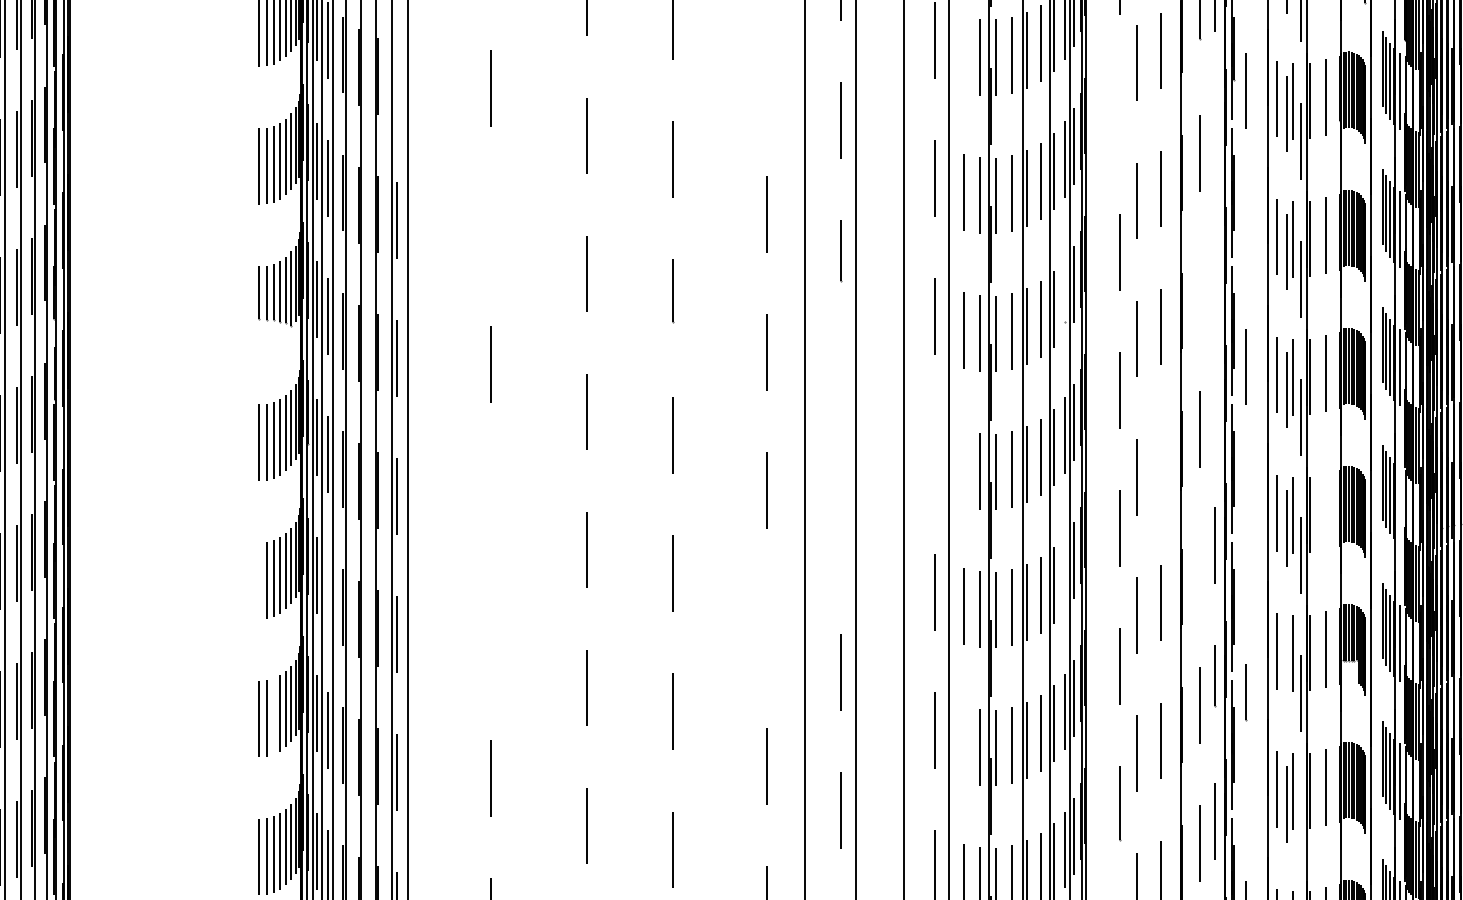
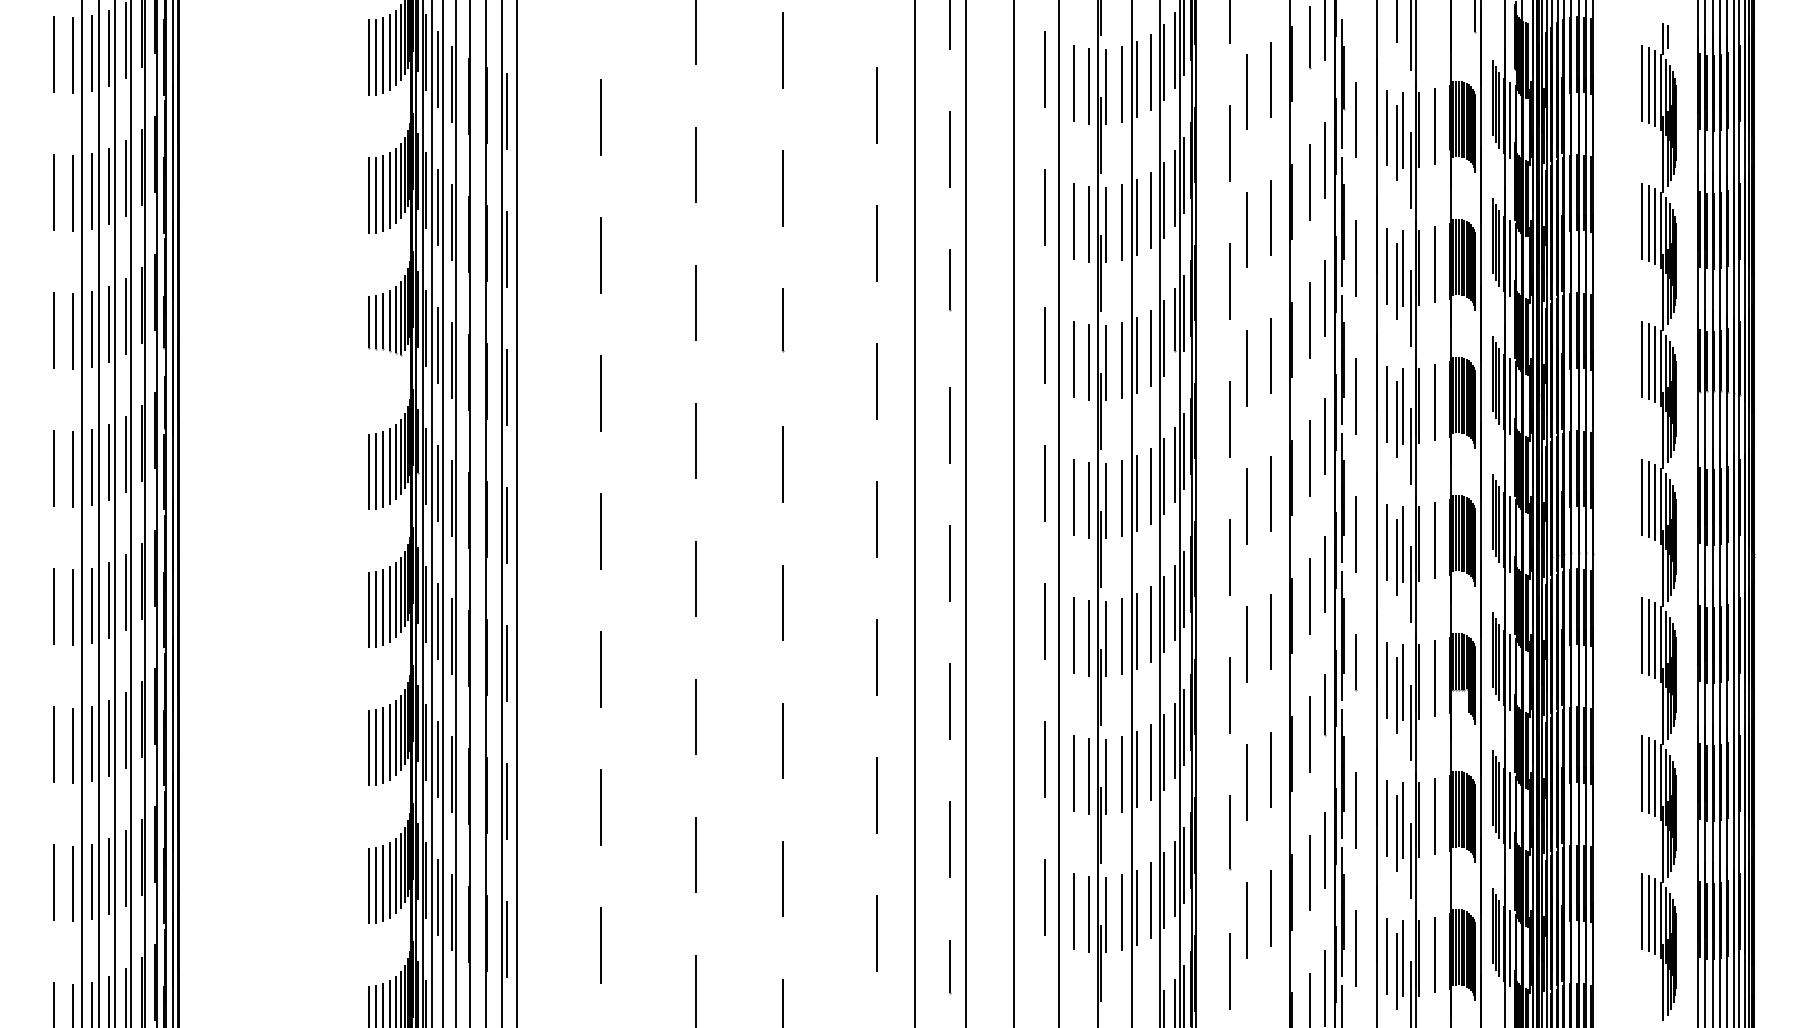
line: (963, 54) -> (1073, 83), added
line: (766, 76) -> (876, 105), added
line: (397, 82) -> (507, 111), added
line: (1119, 114) -> (1229, 143), added
line: (1214, 131) -> (1324, 160), added
line: (491, 225) -> (601, 254), added
line: (1245, 229) -> (1355, 258), added
line: (1214, 269) -> (1324, 298), added
line: (1065, 290) -> (1175, 319), added
line: (1200, 291) -> (1310, 320), added
line: (840, 396) -> (950, 425), added
line: (1214, 407) -> (1324, 436), added
line: (934, 454) -> (1044, 483), added
line: (1160, 464) -> (1270, 493), added
line: (963, 468) -> (1073, 497), added
line: (491, 502) -> (601, 531), added
line: (1245, 505) -> (1355, 534), added
line: (1399, 505) -> (1509, 534), added
line: (1325, 511) -> (1435, 540), added
line: (839, 534) -> (949, 563), added
line: (1200, 567) -> (1310, 596), added
line: (1065, 573) -> (1175, 602), added
line: (259, 580) -> (369, 609), added
line: (327, 592) -> (437, 621), added
line: (766, 628) -> (876, 657), added
line: (490, 640) -> (600, 669), added
line: (1286, 665) -> (1396, 694), added
line: (1246, 692) -> (1356, 662), moved
line: (273, 716) -> (383, 745), added
line: (963, 744) -> (1073, 773), added
line: (1245, 781) -> (1355, 810), added
line: (1300, 831) -> (1410, 860), added

